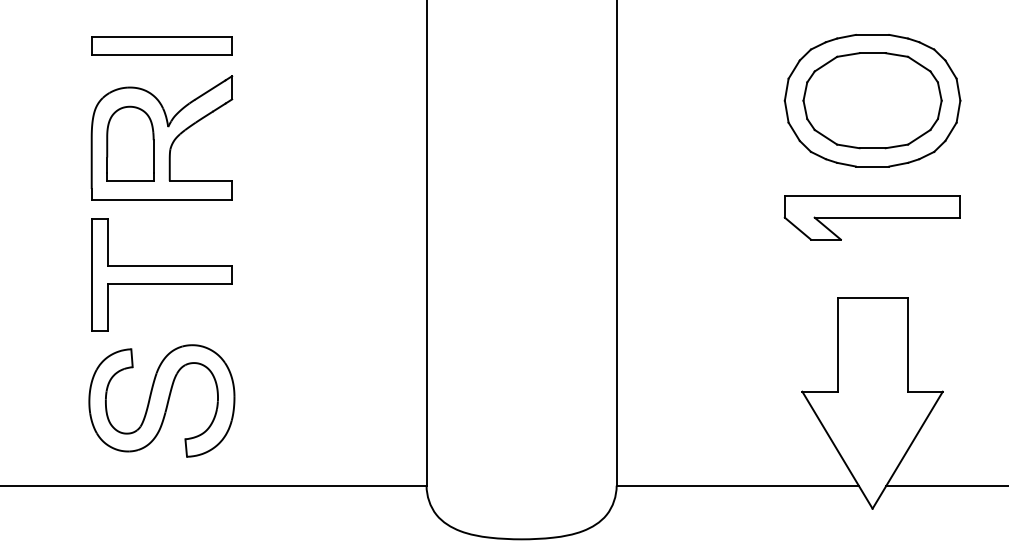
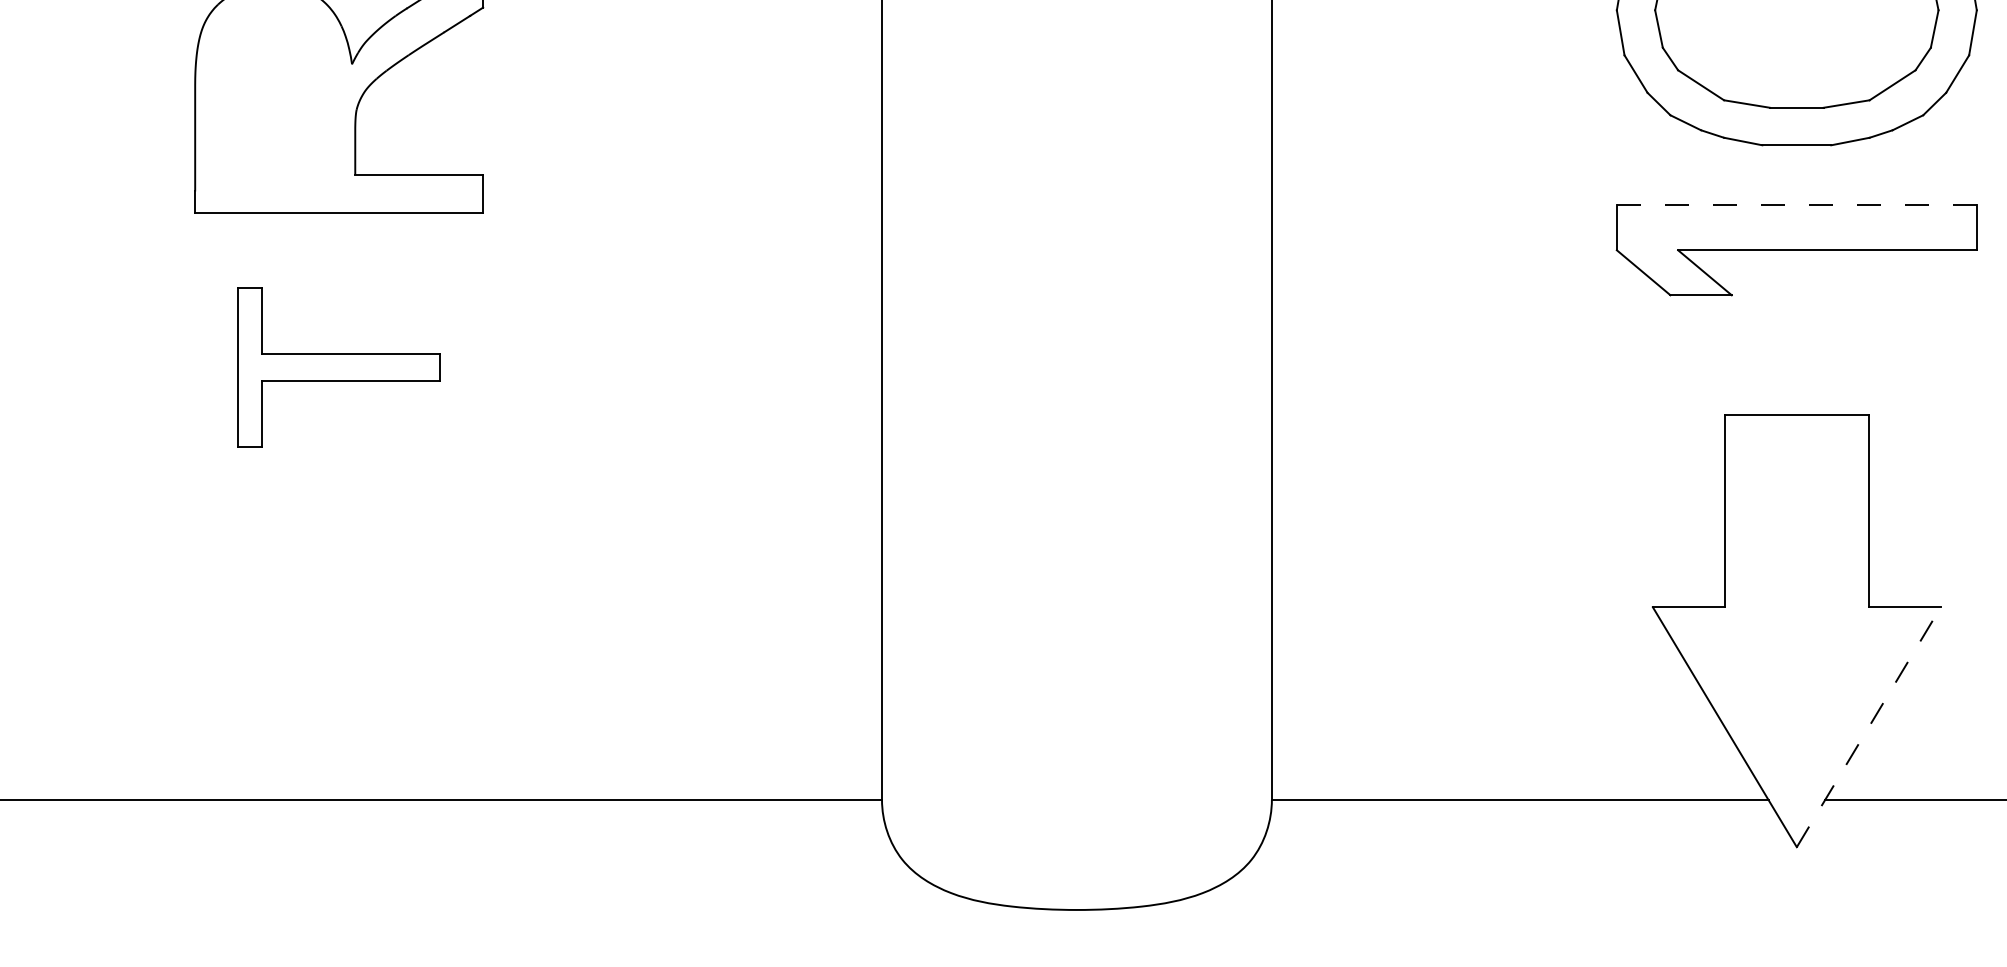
part: (130, 143) -> (274, 98), removed
line: (872, 195) -> (1796, 204), solid -> dashed
part: (161, 274) -> (338, 366), size x0.7
part: (161, 400) -> (338, 625), removed
line: (907, 449) -> (1868, 725), solid -> dashed

